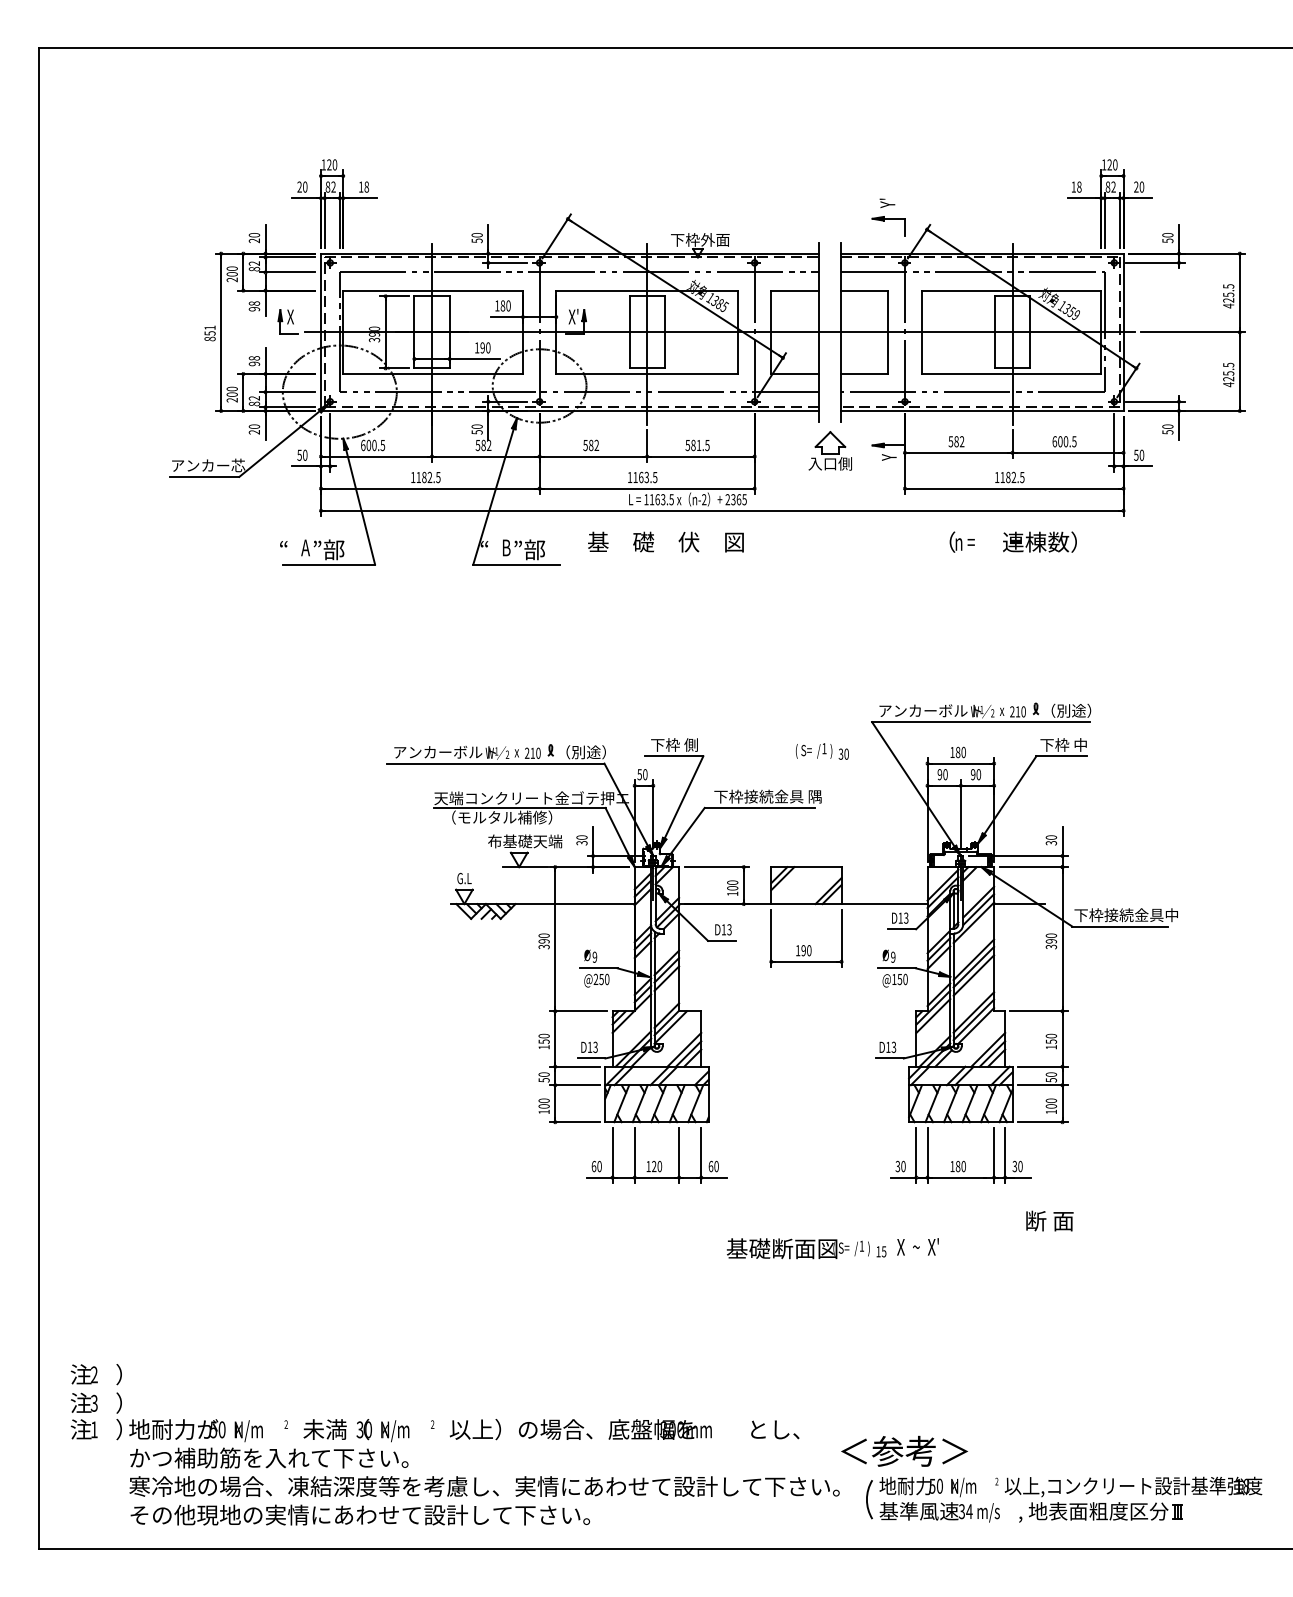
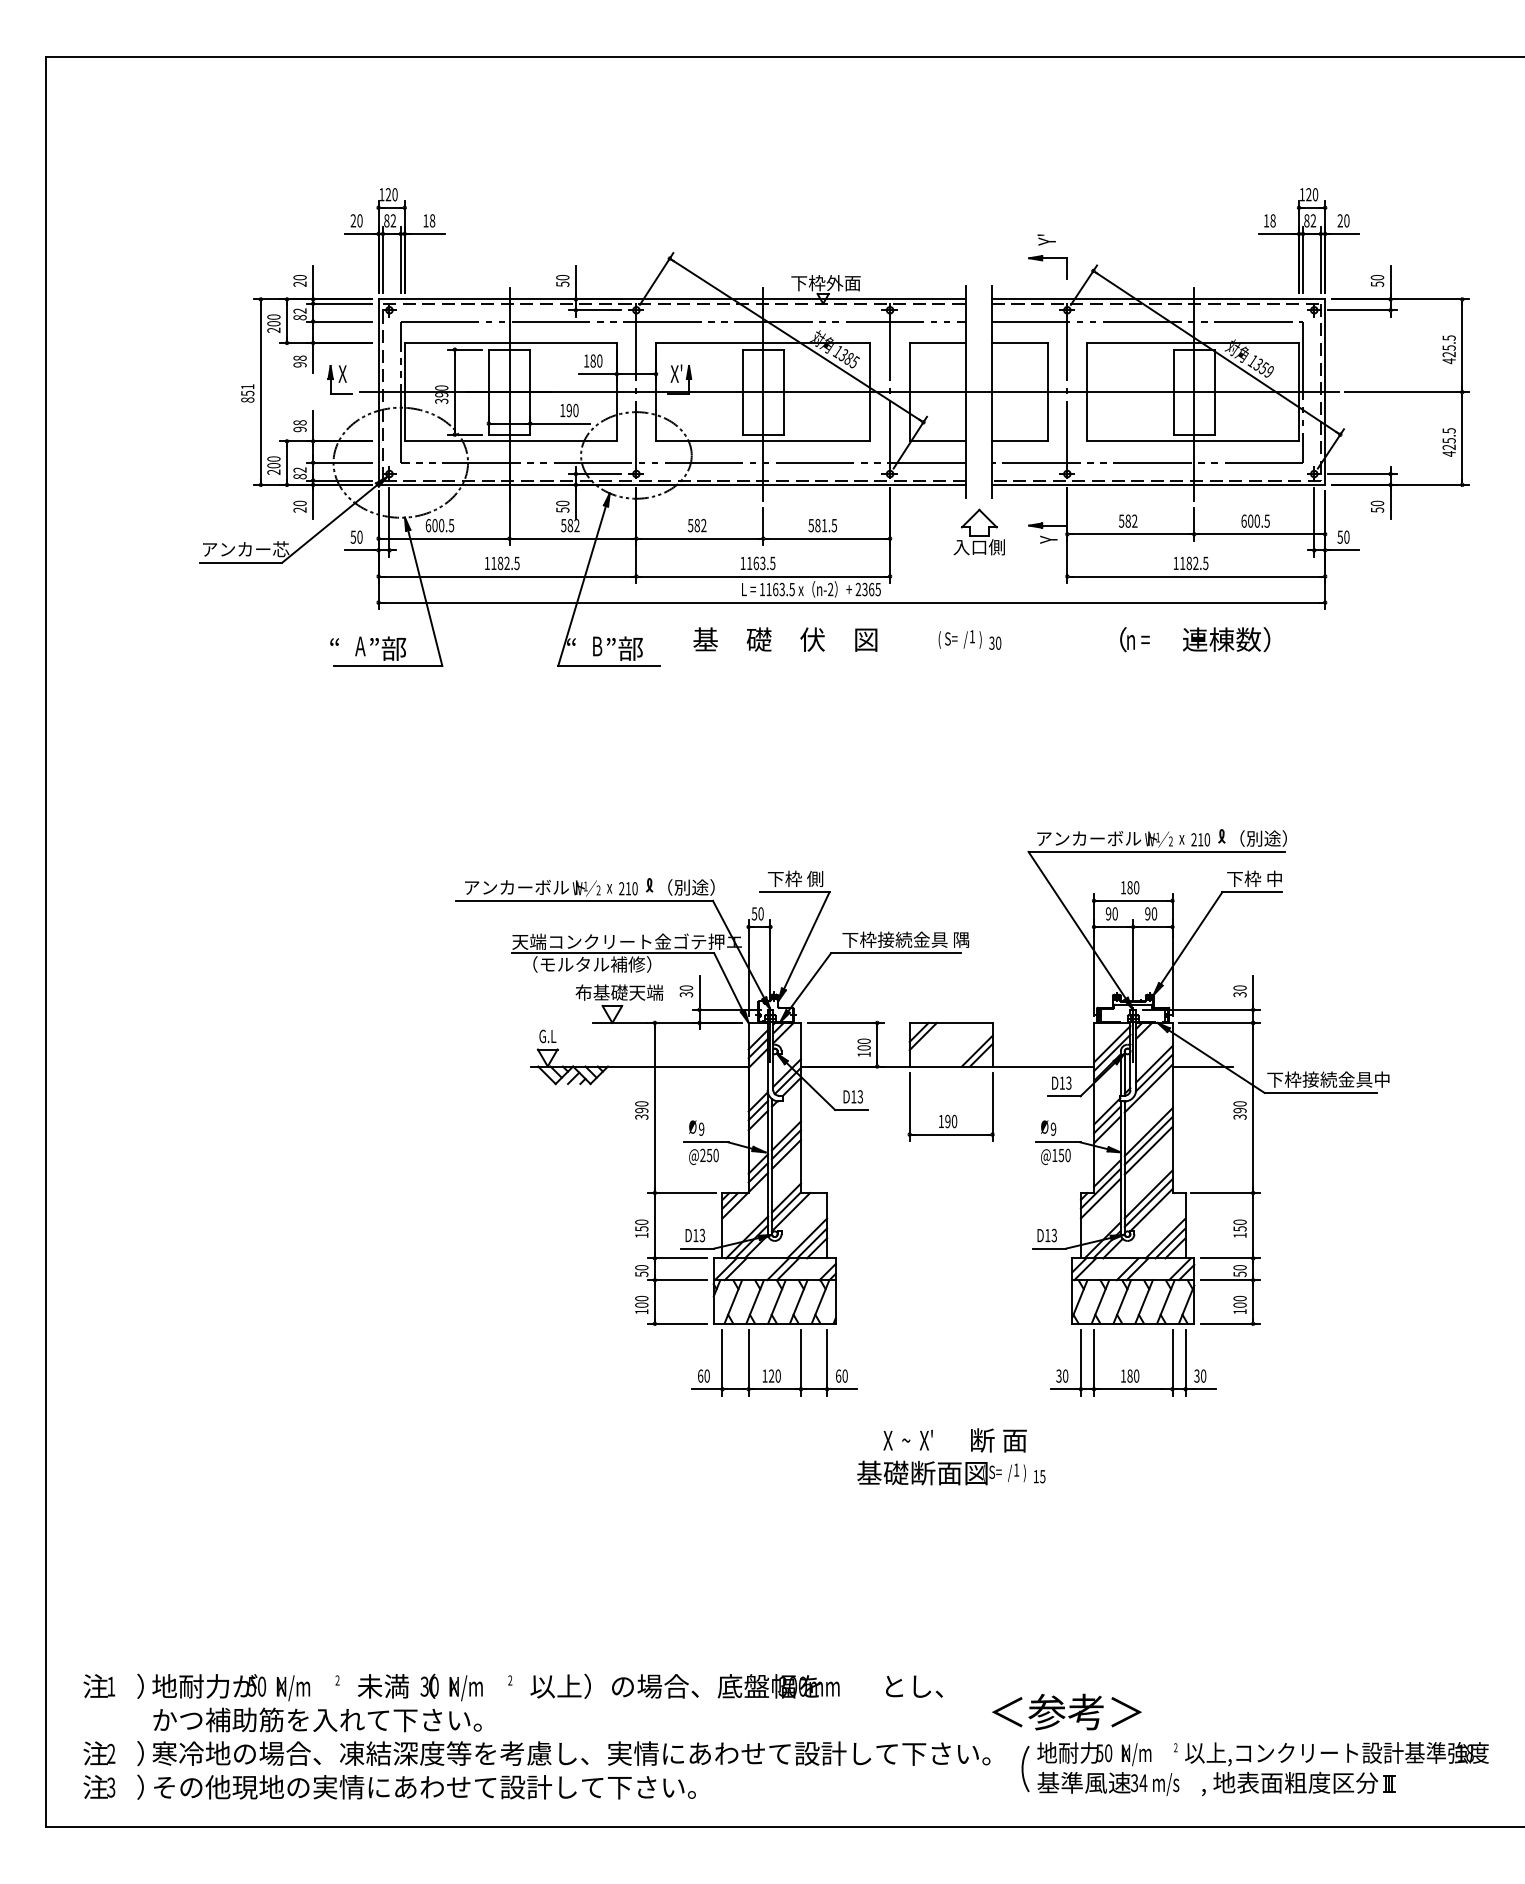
text: (822, 751) -> (970, 640), moved
text: (1049, 1220) -> (998, 1439), moved
text: (917, 1246) -> (907, 1439), moved
text: (95, 1388) -> (112, 1770), moved

